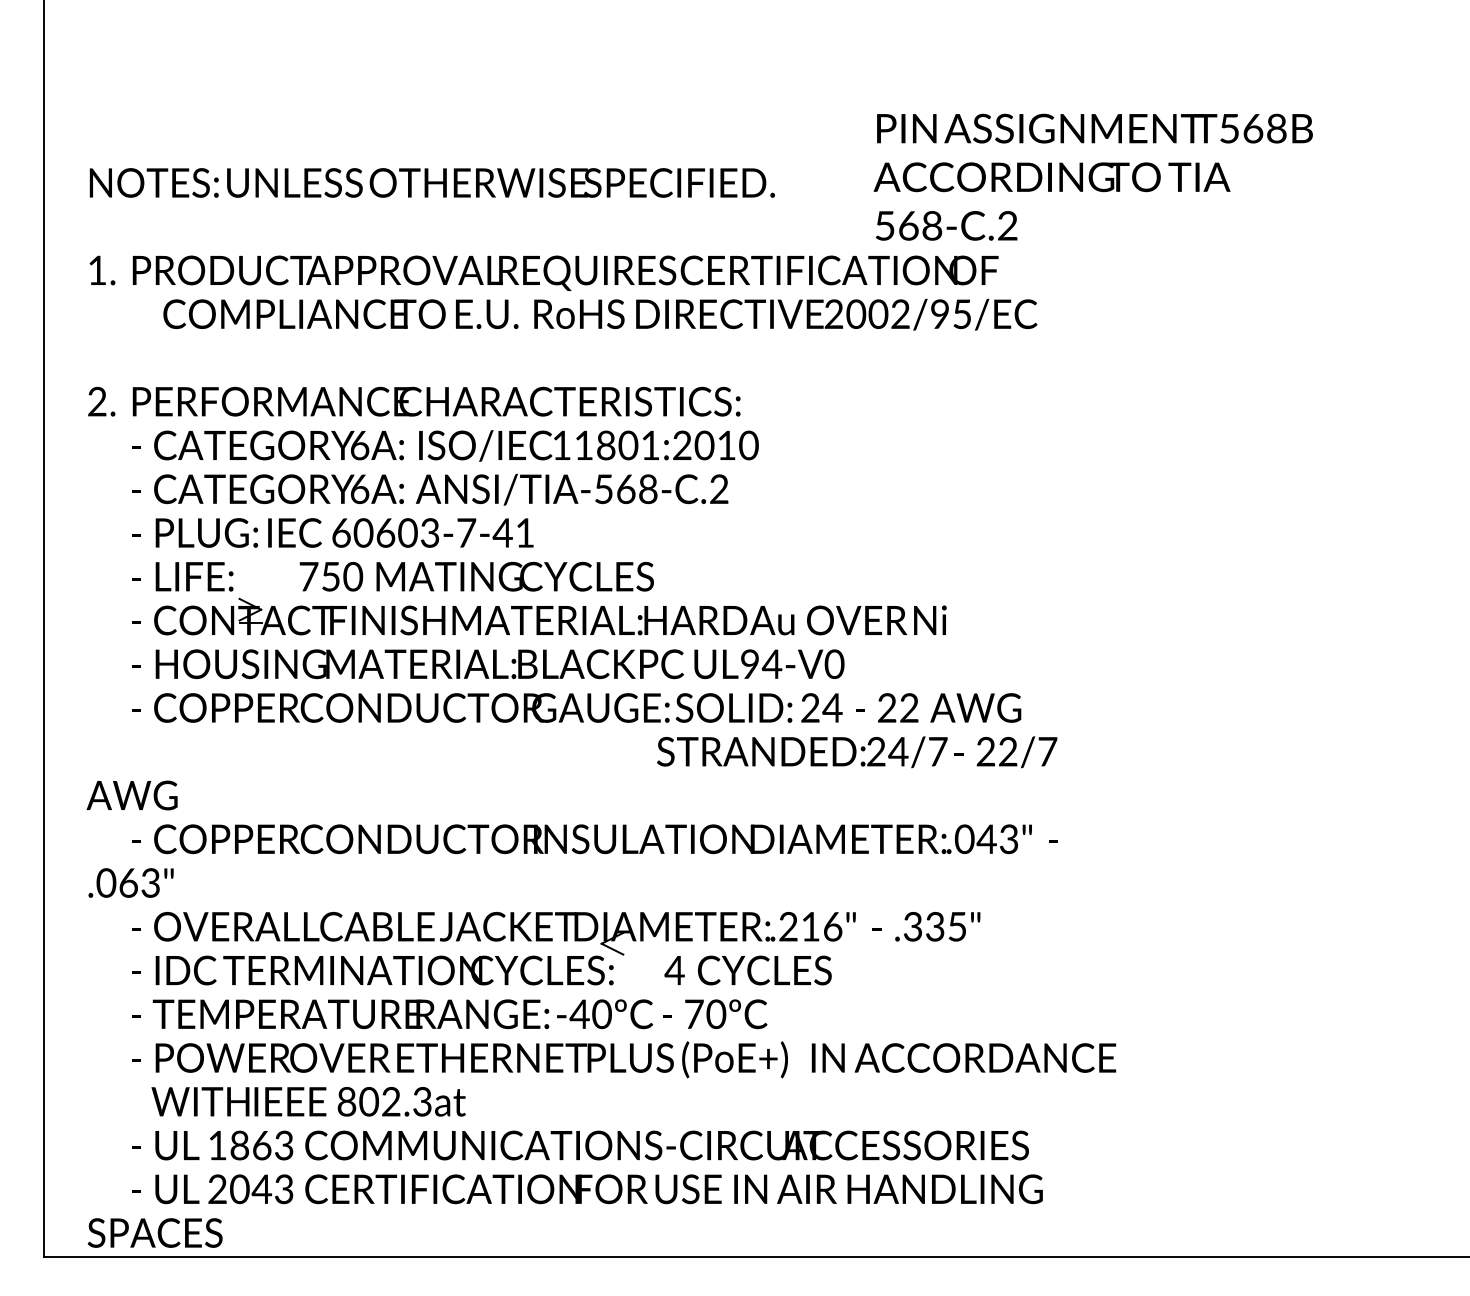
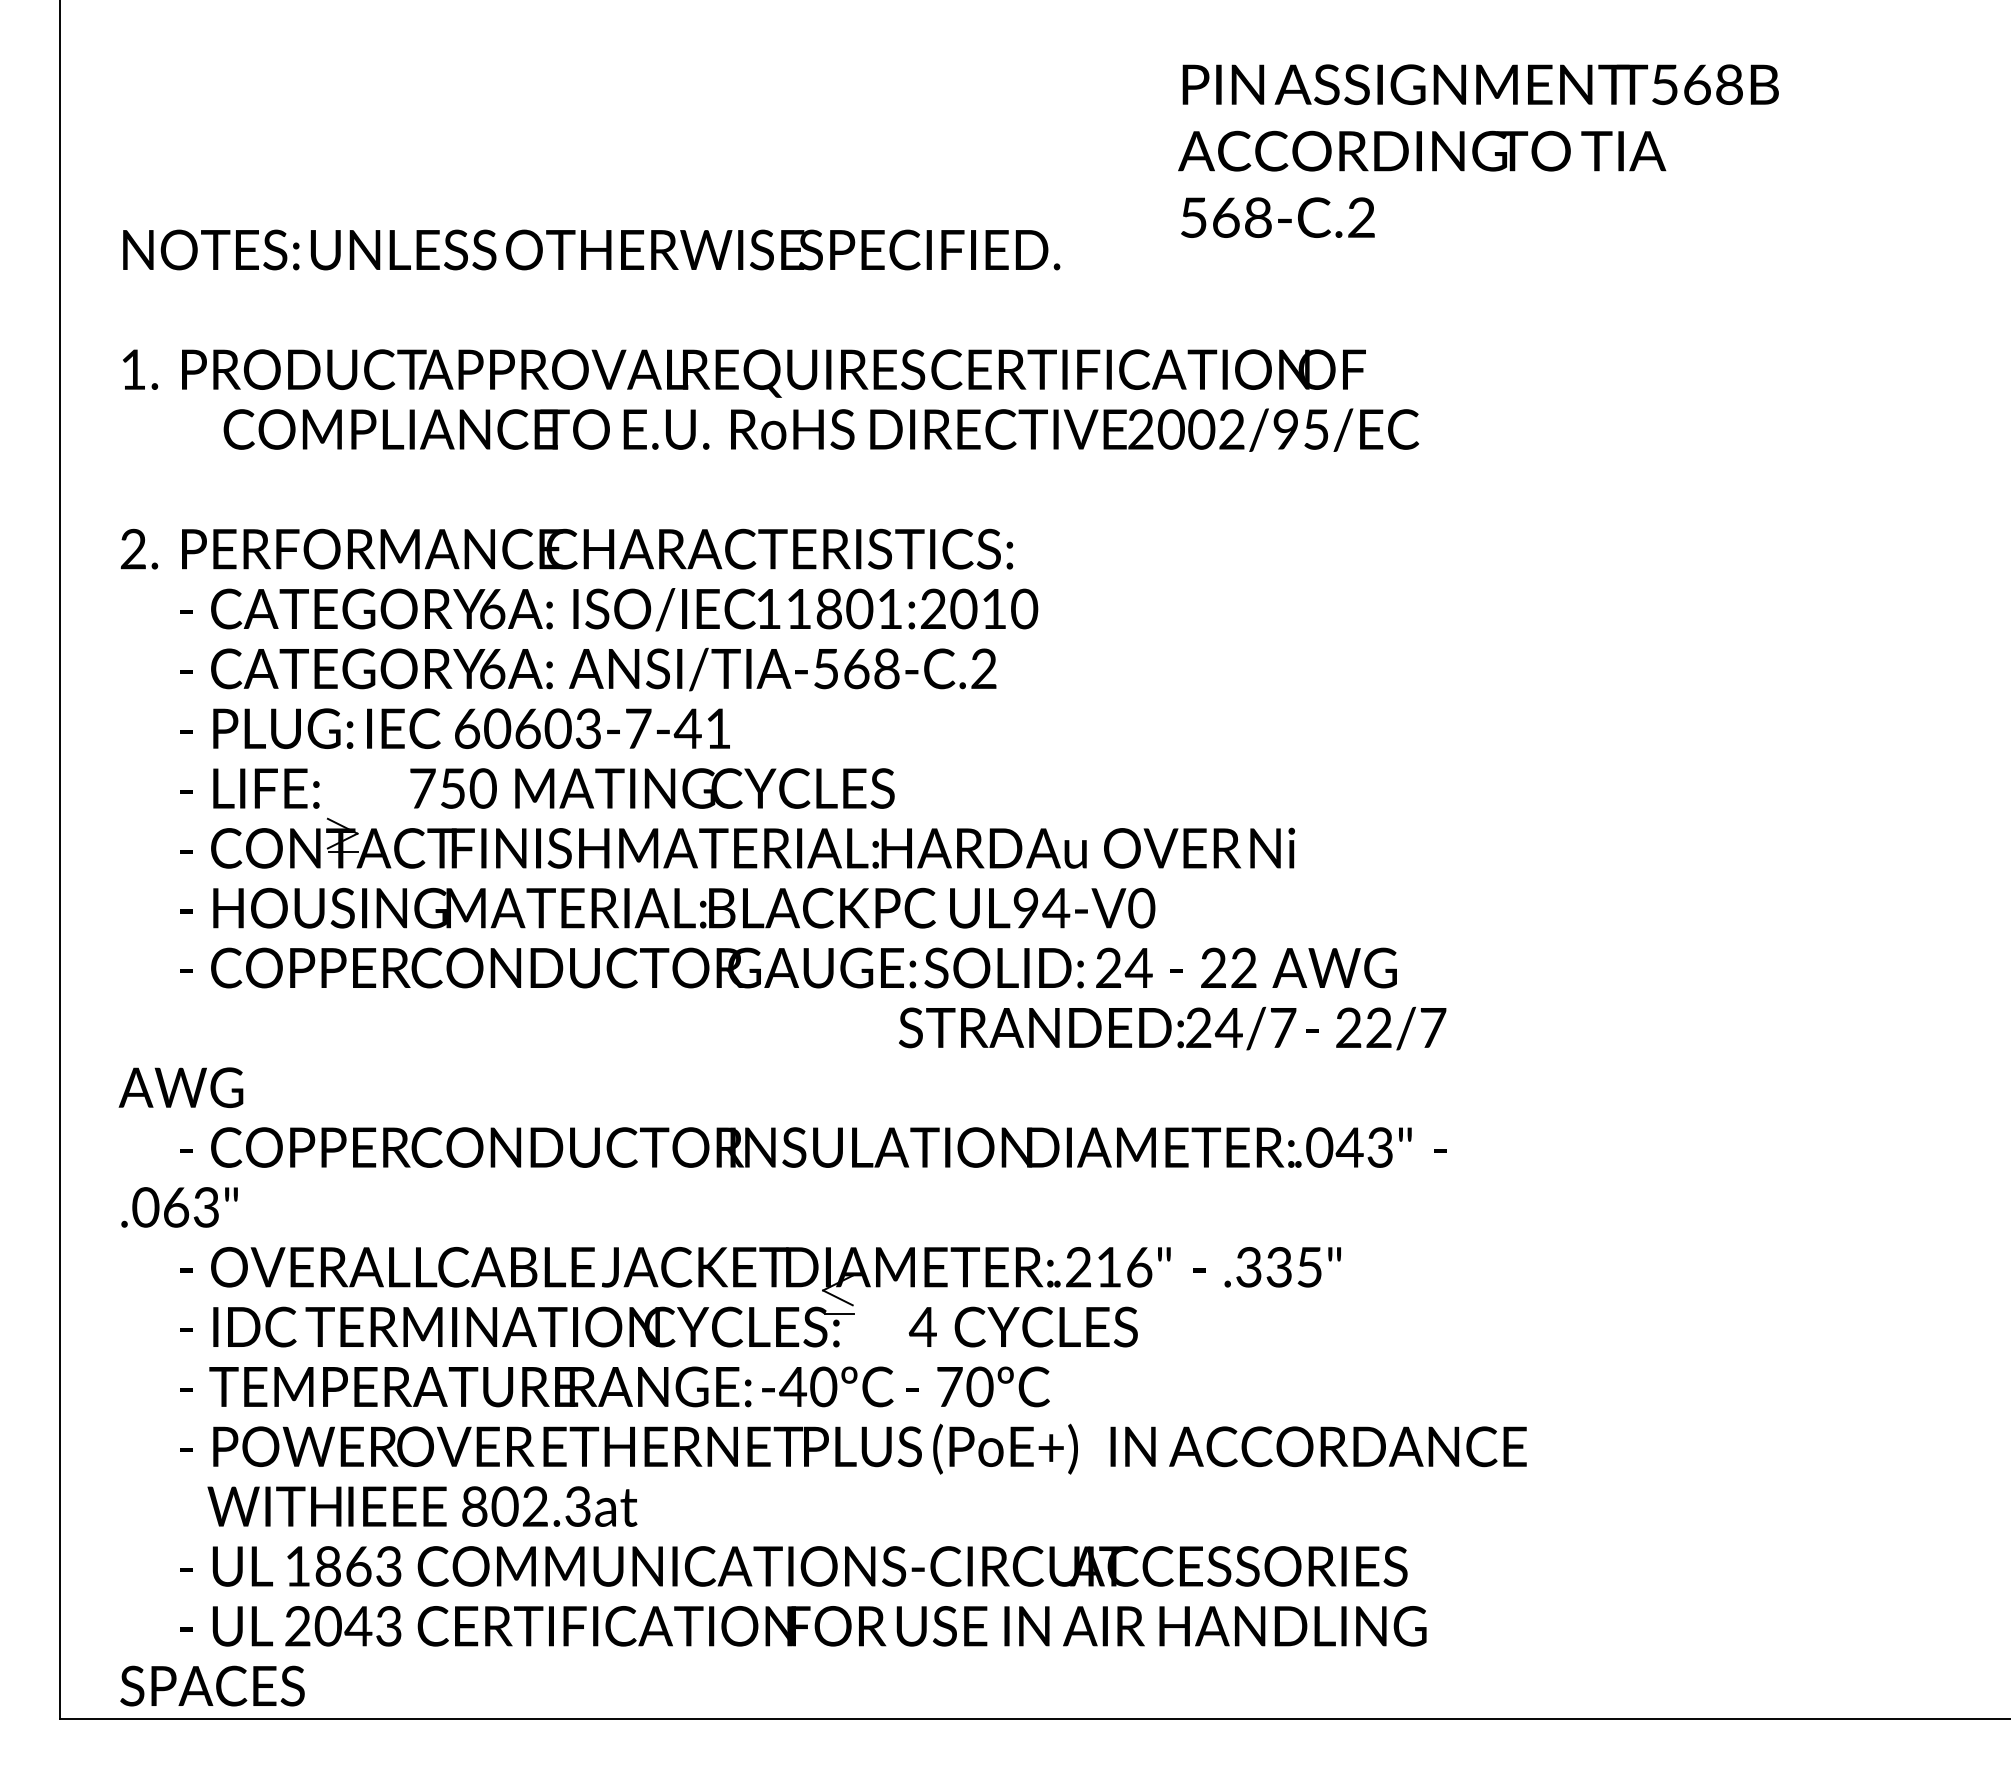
text: (1093, 176) -> (1478, 150), moved
line: (613, 960) -> (839, 1313), added

